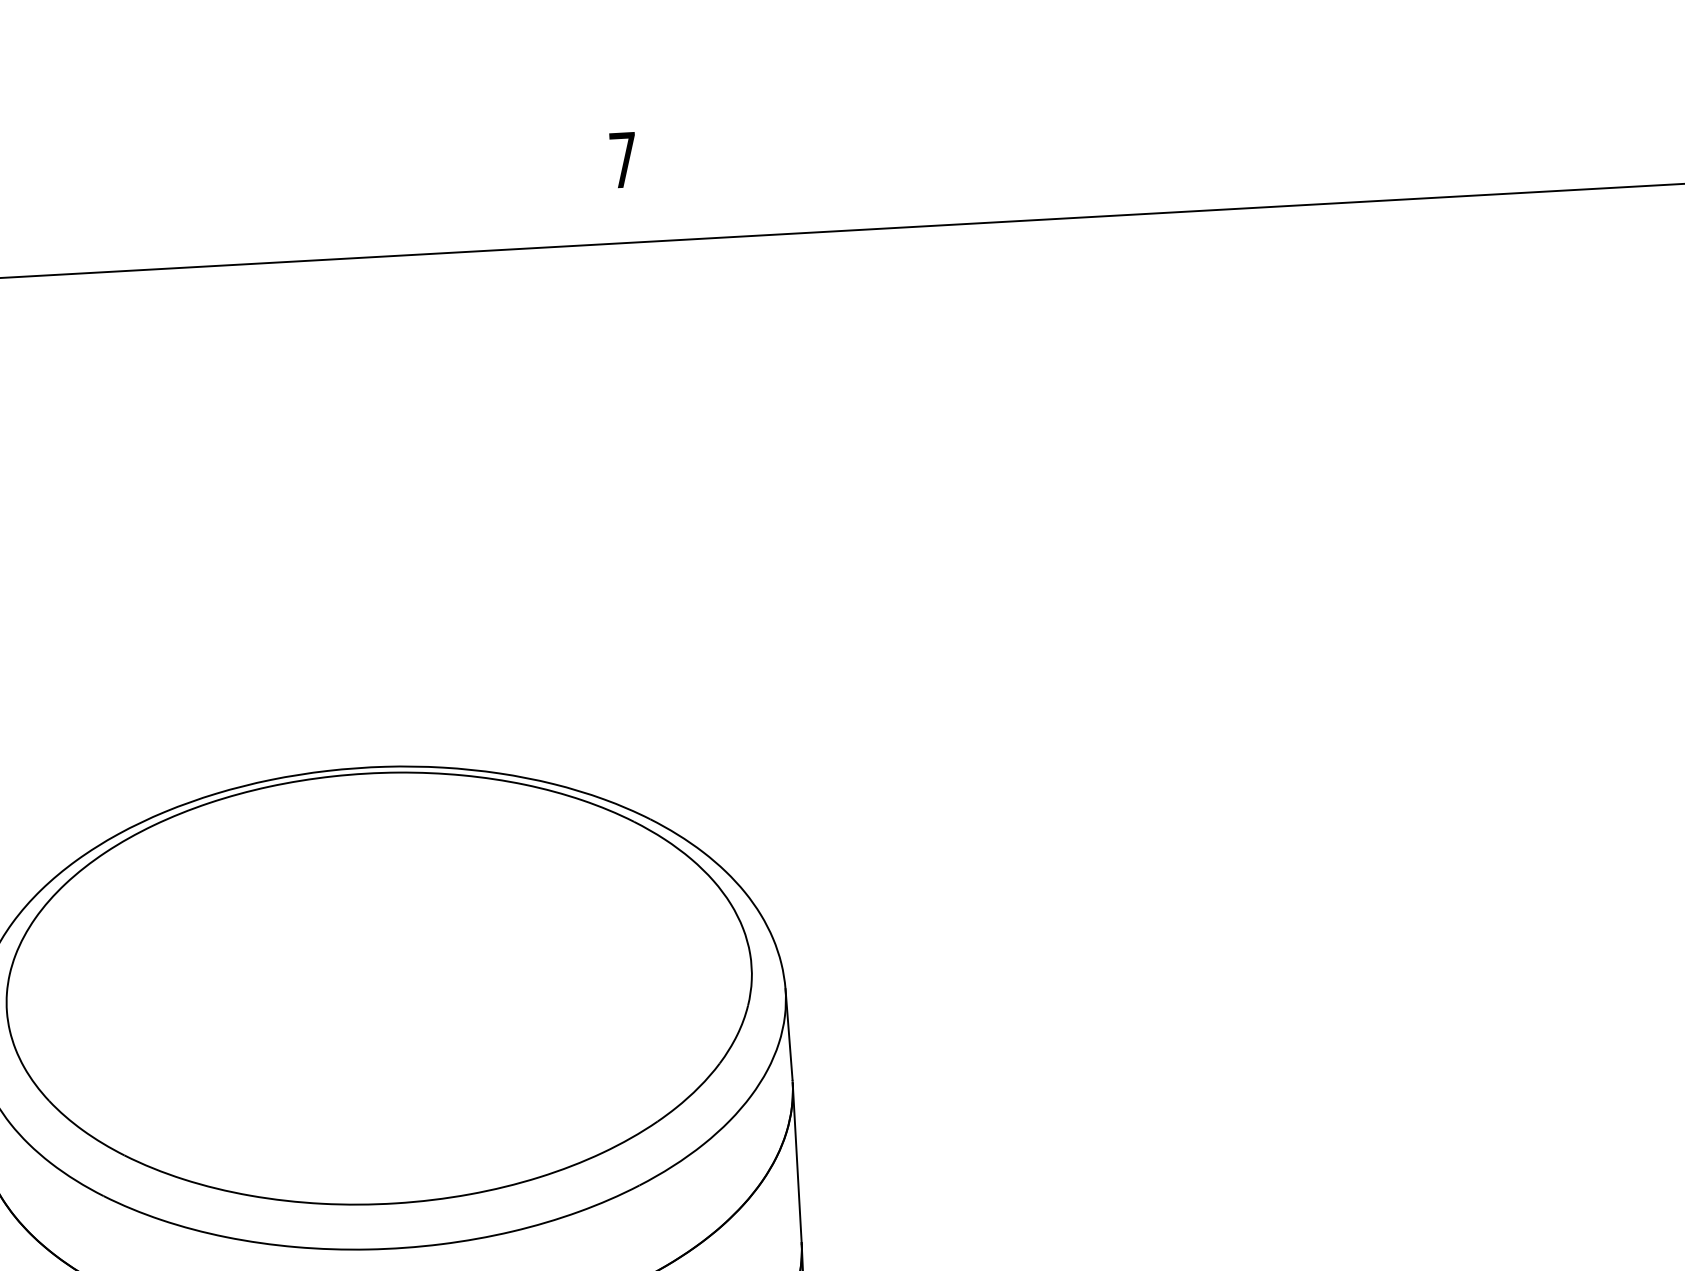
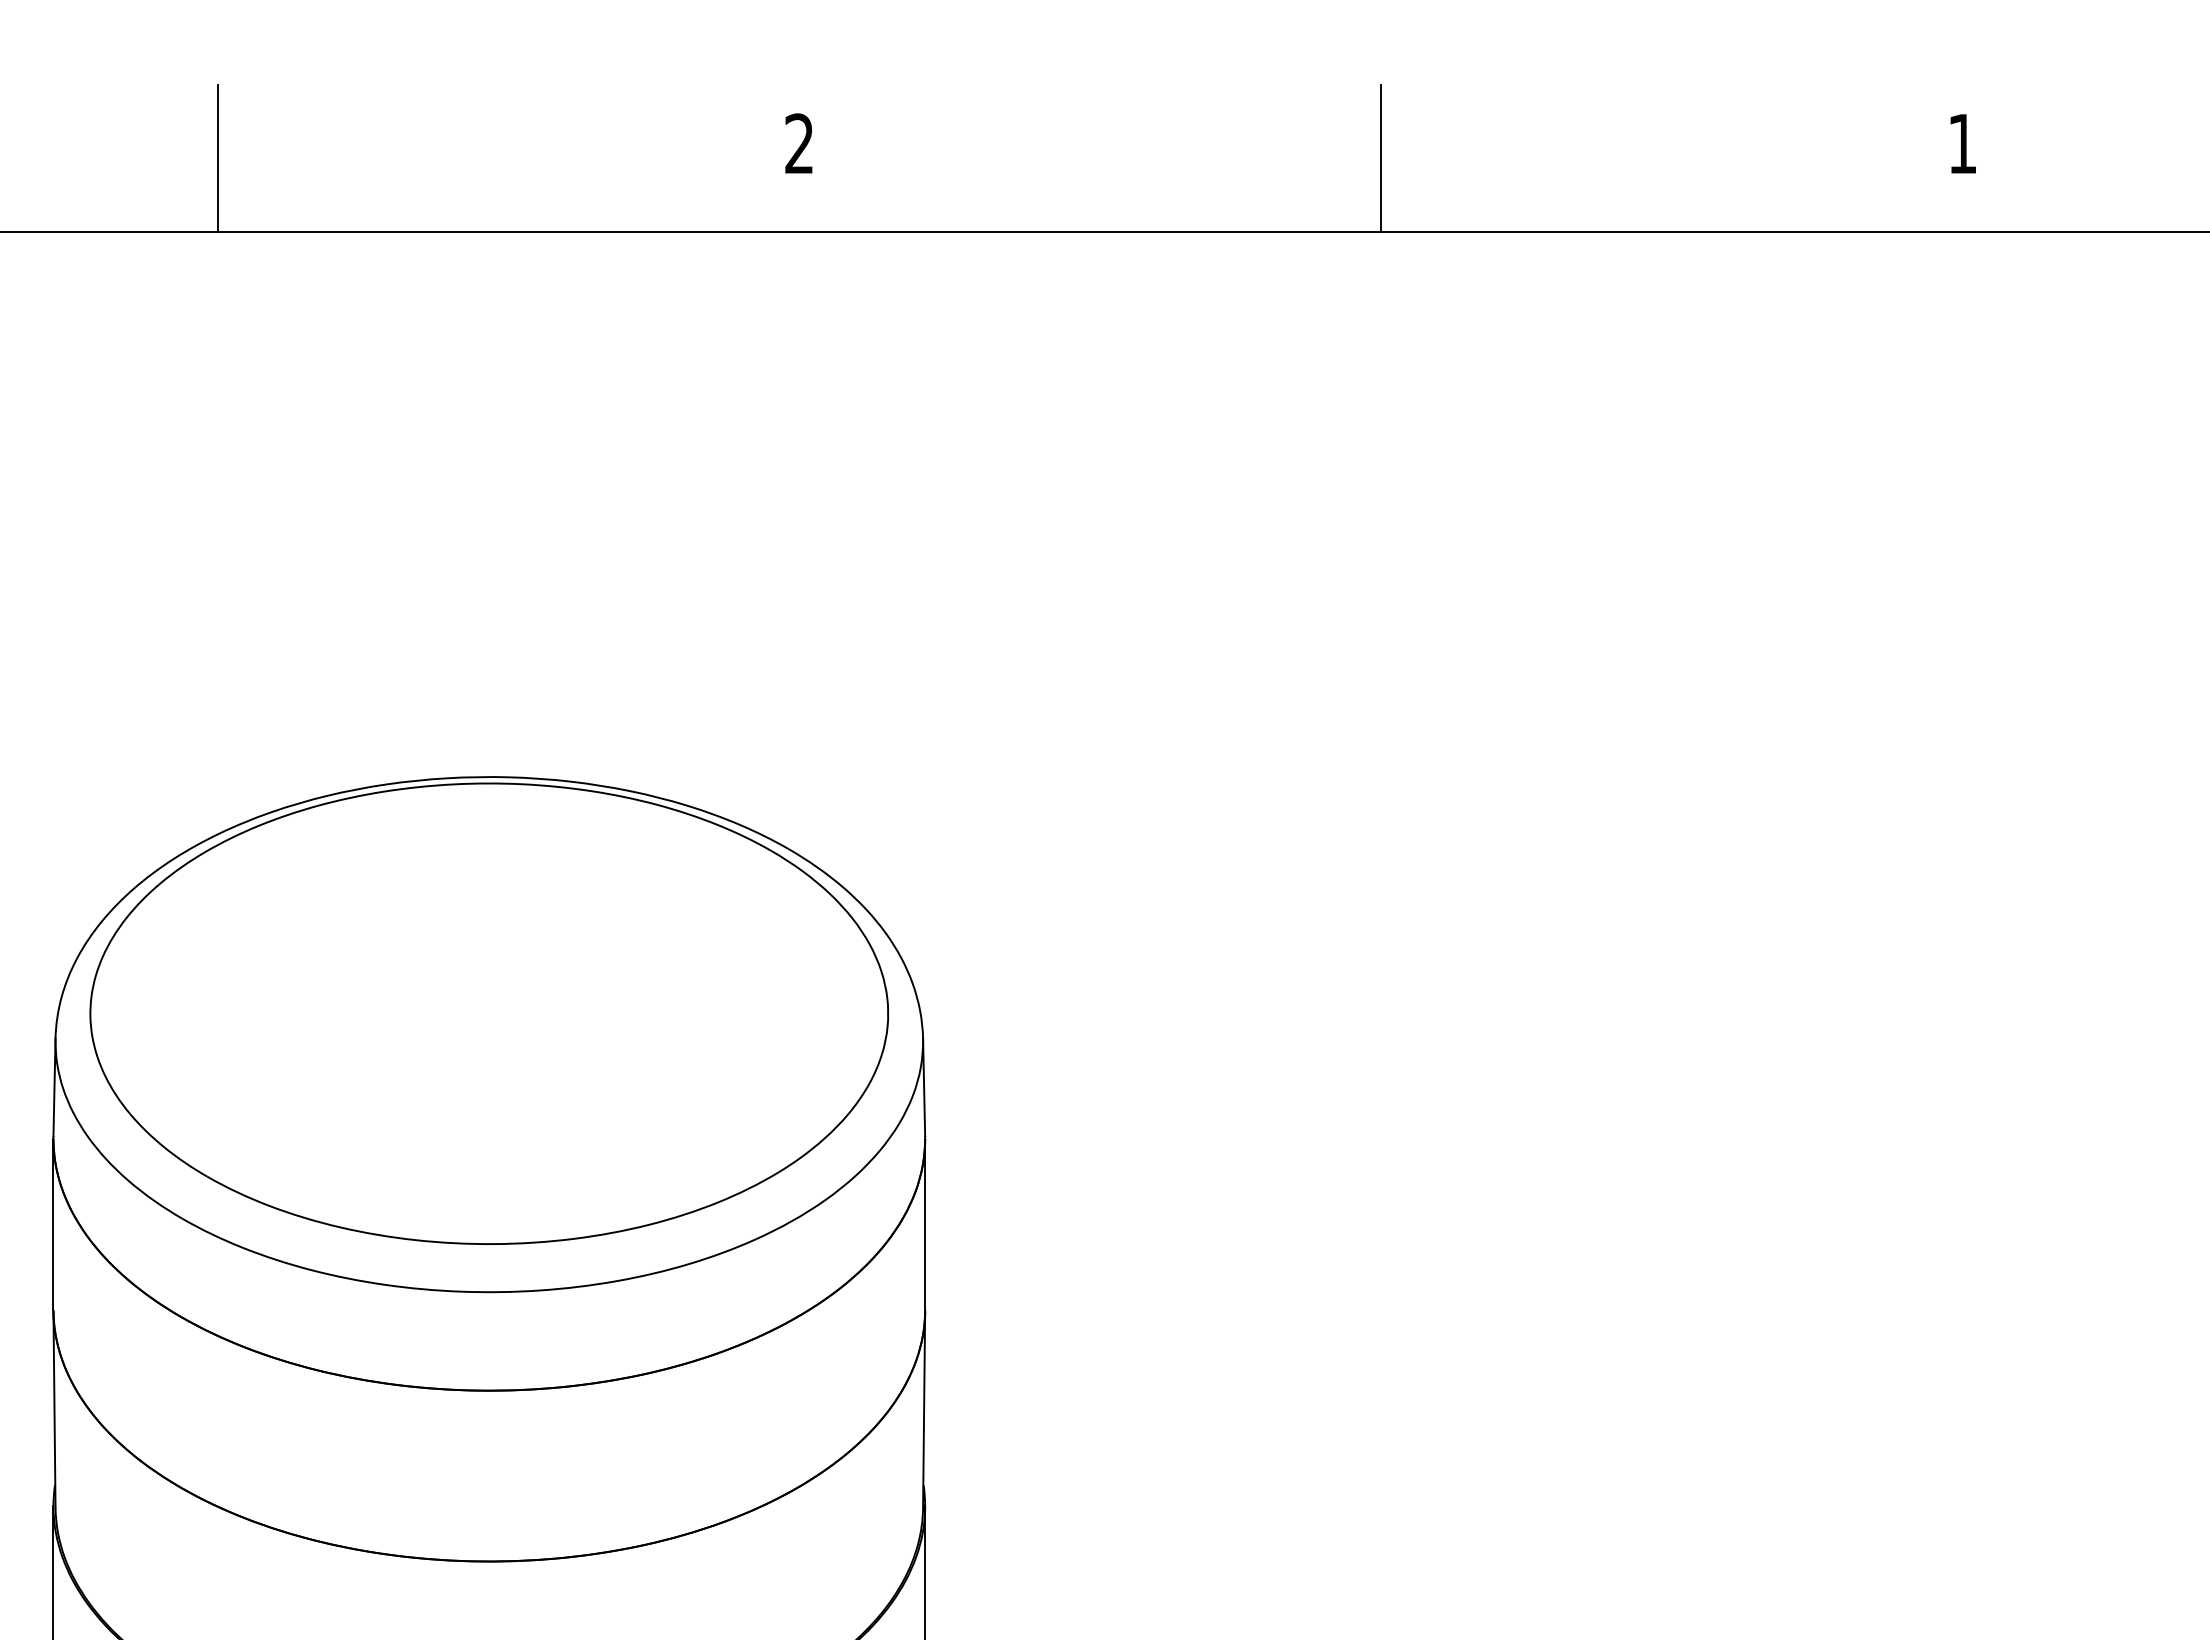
line: (1167, 143) -> (1381, 158), added
text: (623, 159) -> (799, 143), 7 -> 2
line: (81, 204) -> (218, 158), added

